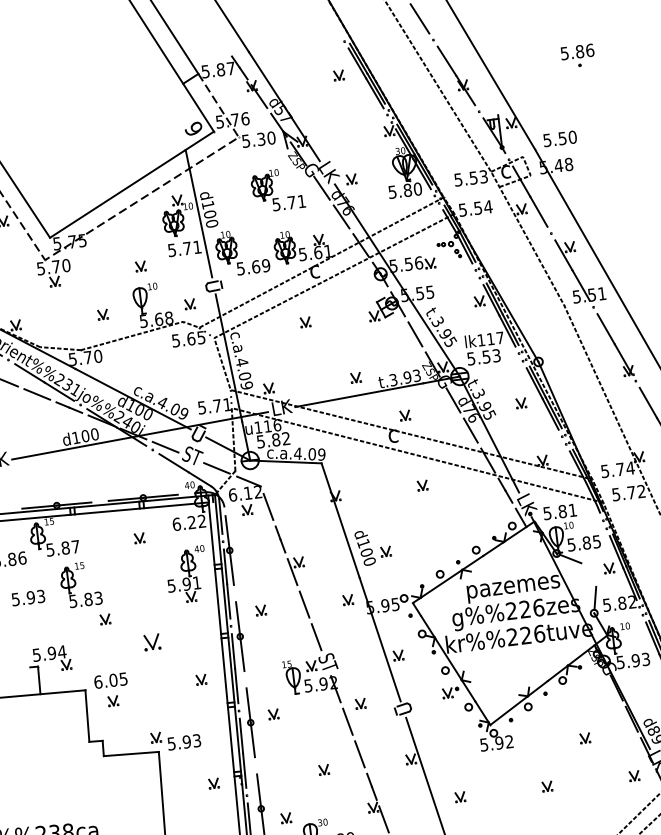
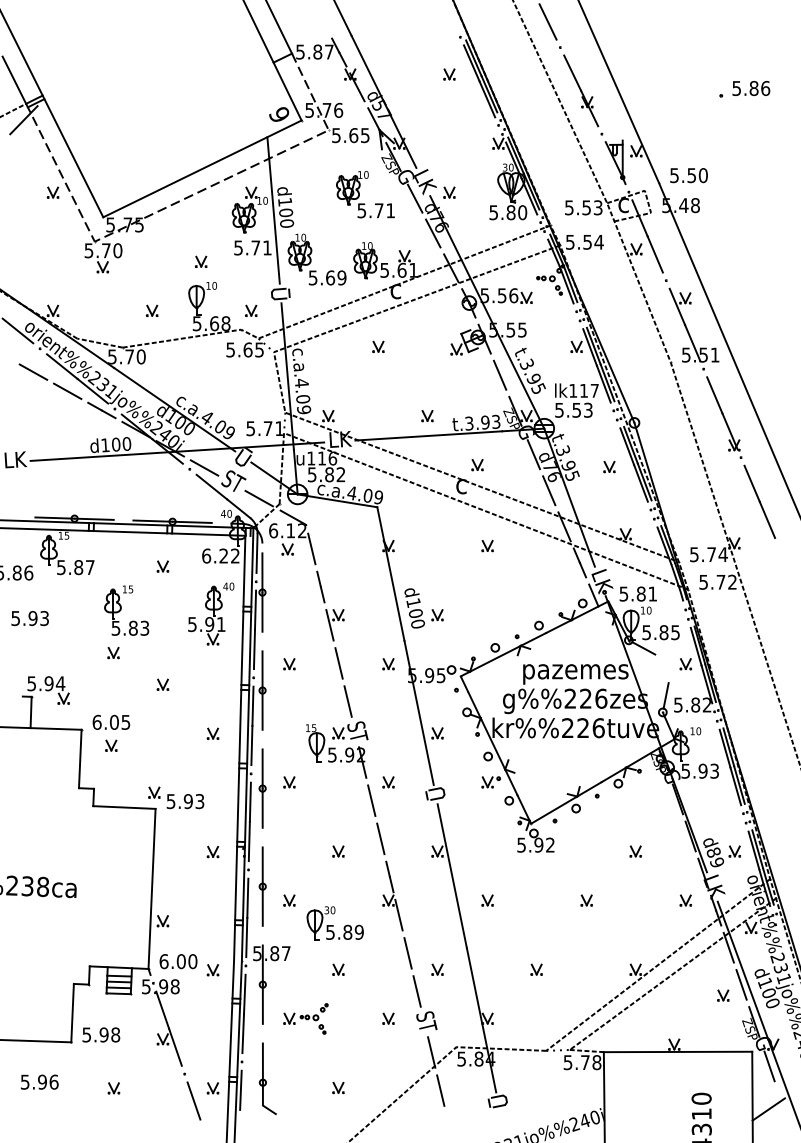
text: (577, 51) -> (751, 88), moved
text: (266, 138) -> (359, 135), 5.30 -> 5.65
part: (80, 584) -> (126, 610), moved
part: (151, 641) -> (162, 684), size x0.62

